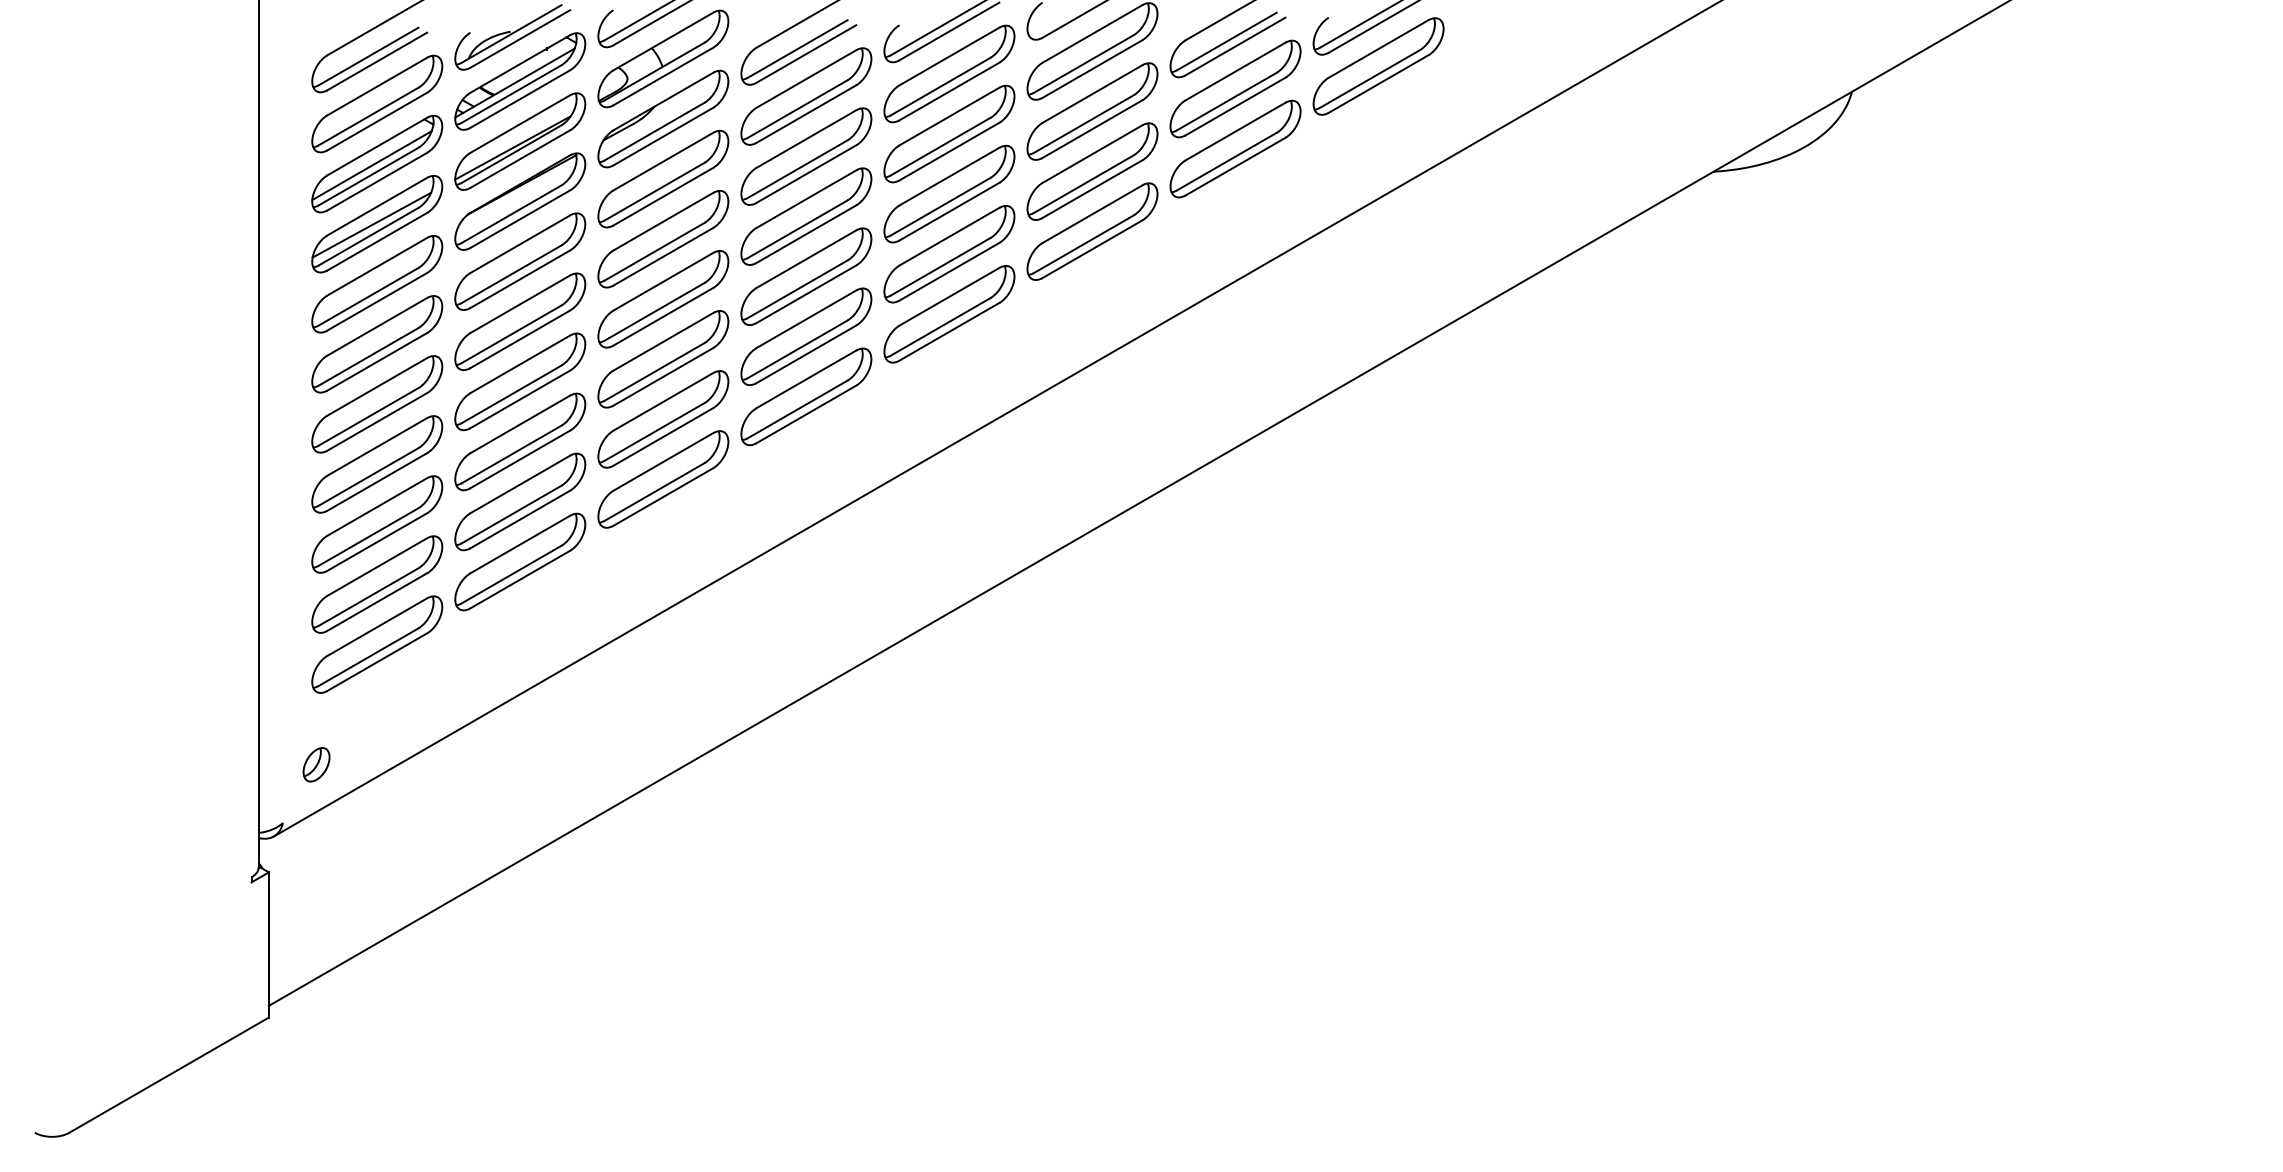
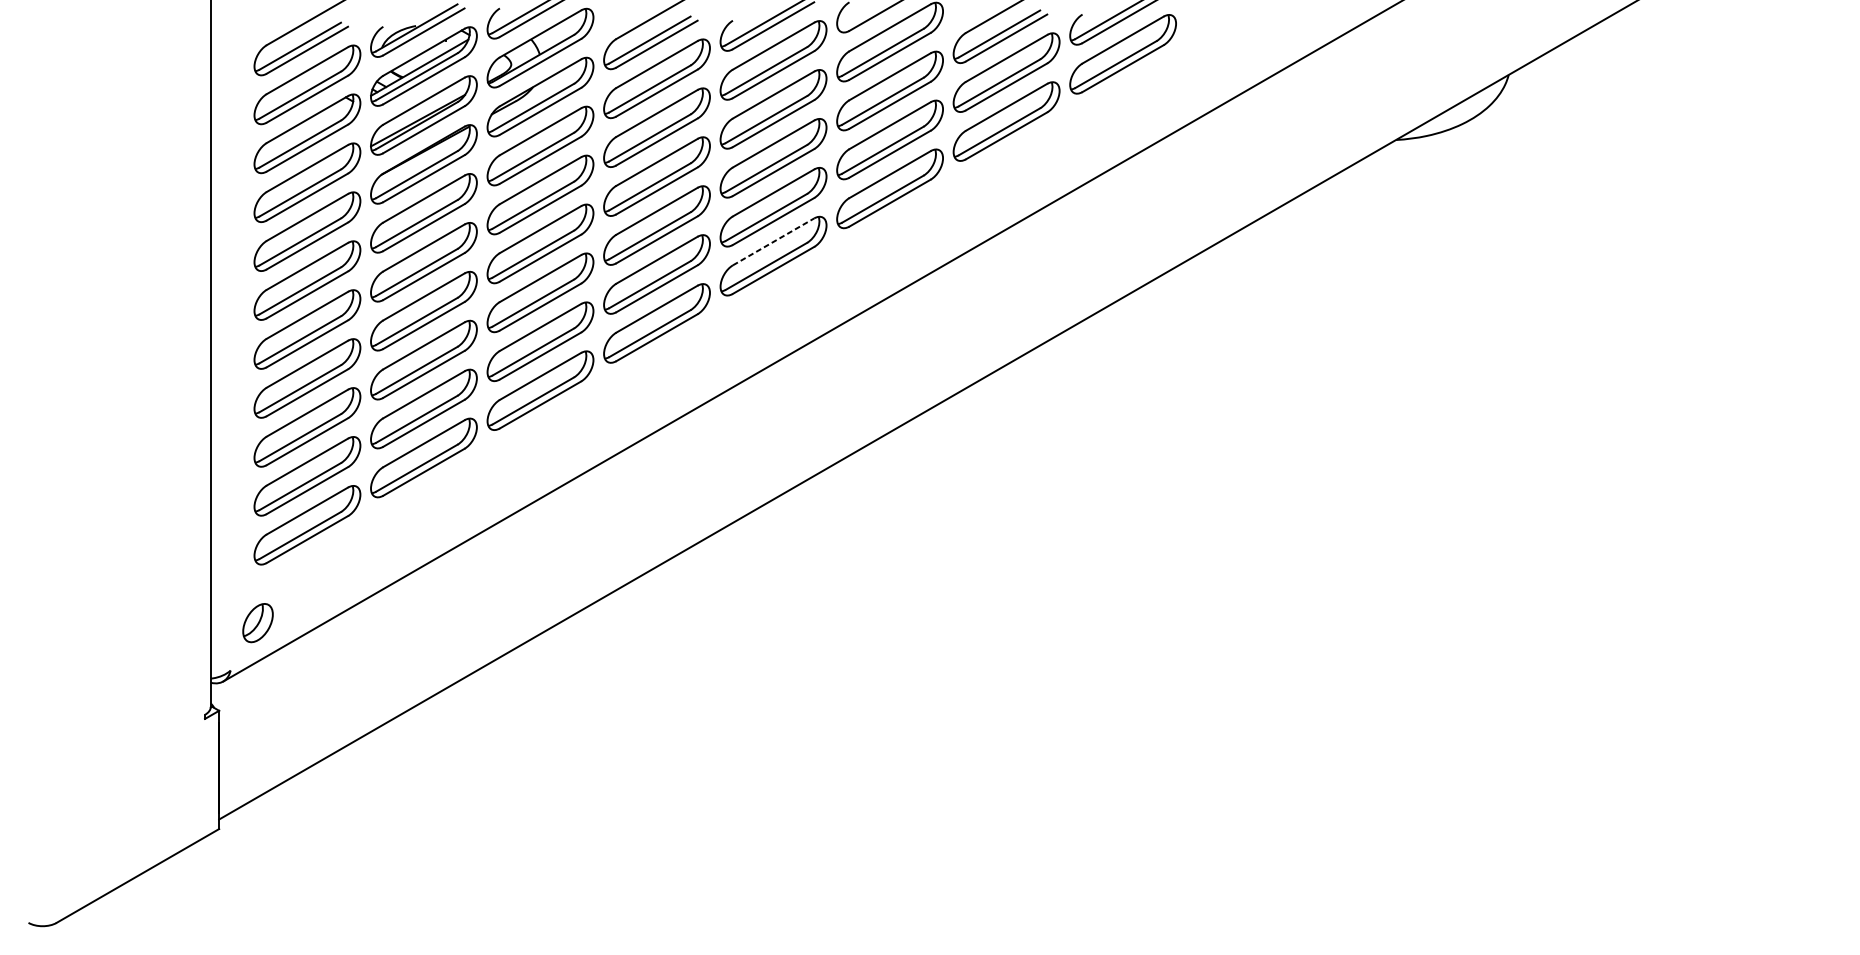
line: (371, 165) -> (302, 134), removed
line: (371, 224) -> (302, 183), removed
line: (949, 296) -> (773, 241), solid -> dashed
part: (316, 764) -> (257, 622), size x1.4

